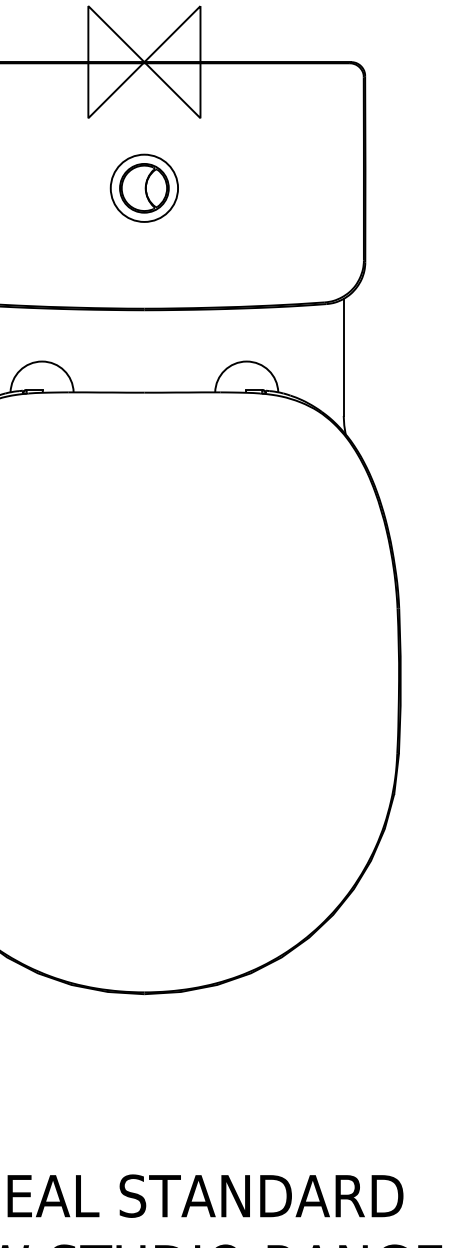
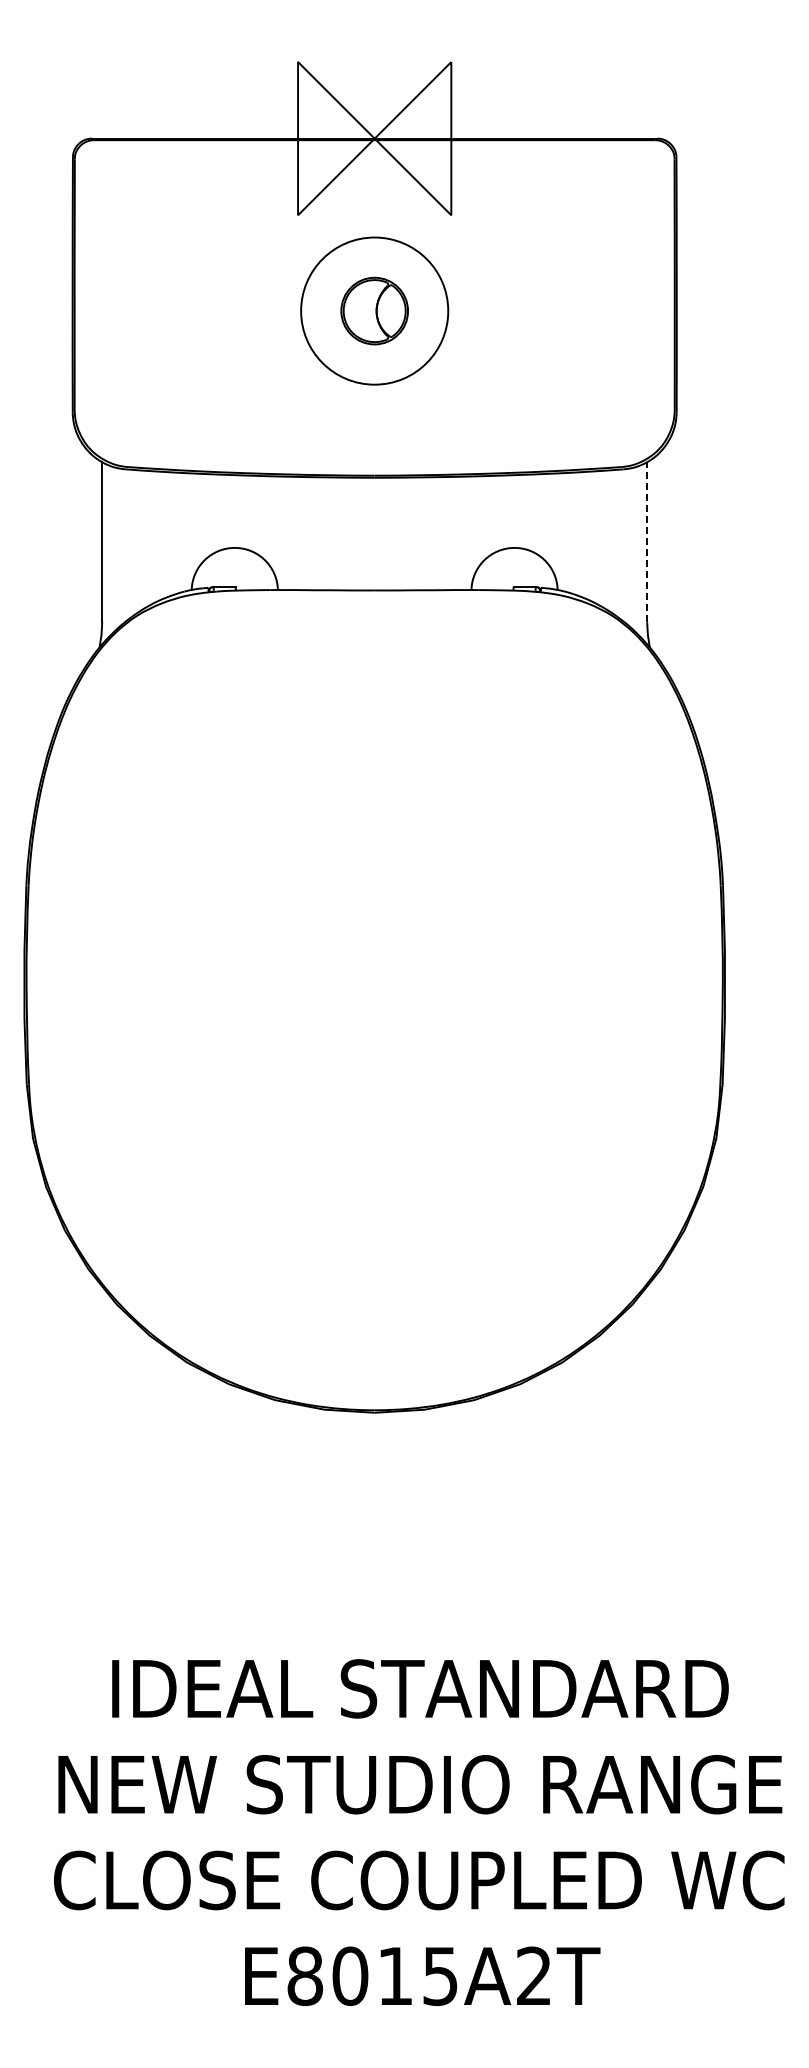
circle: (144, 188) -> (374, 311), size x1.6
line: (343, 357) -> (647, 542), solid -> dashed

